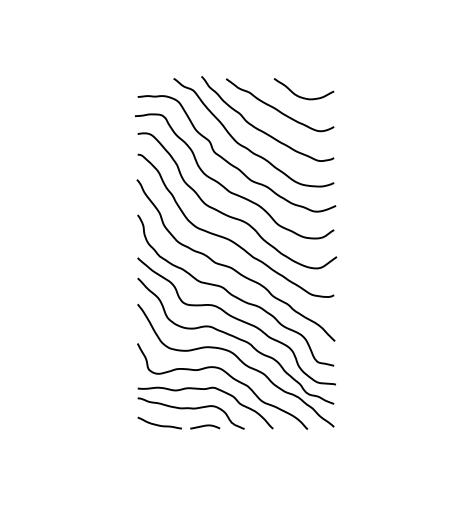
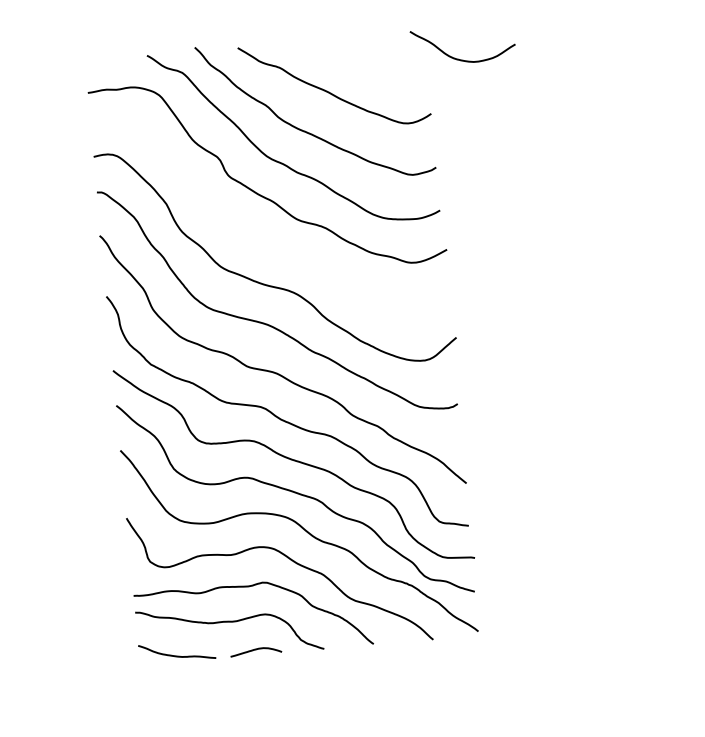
curve: (299, 95) -> (456, 56), moved
curve: (227, 188) -> (257, 236), removed

